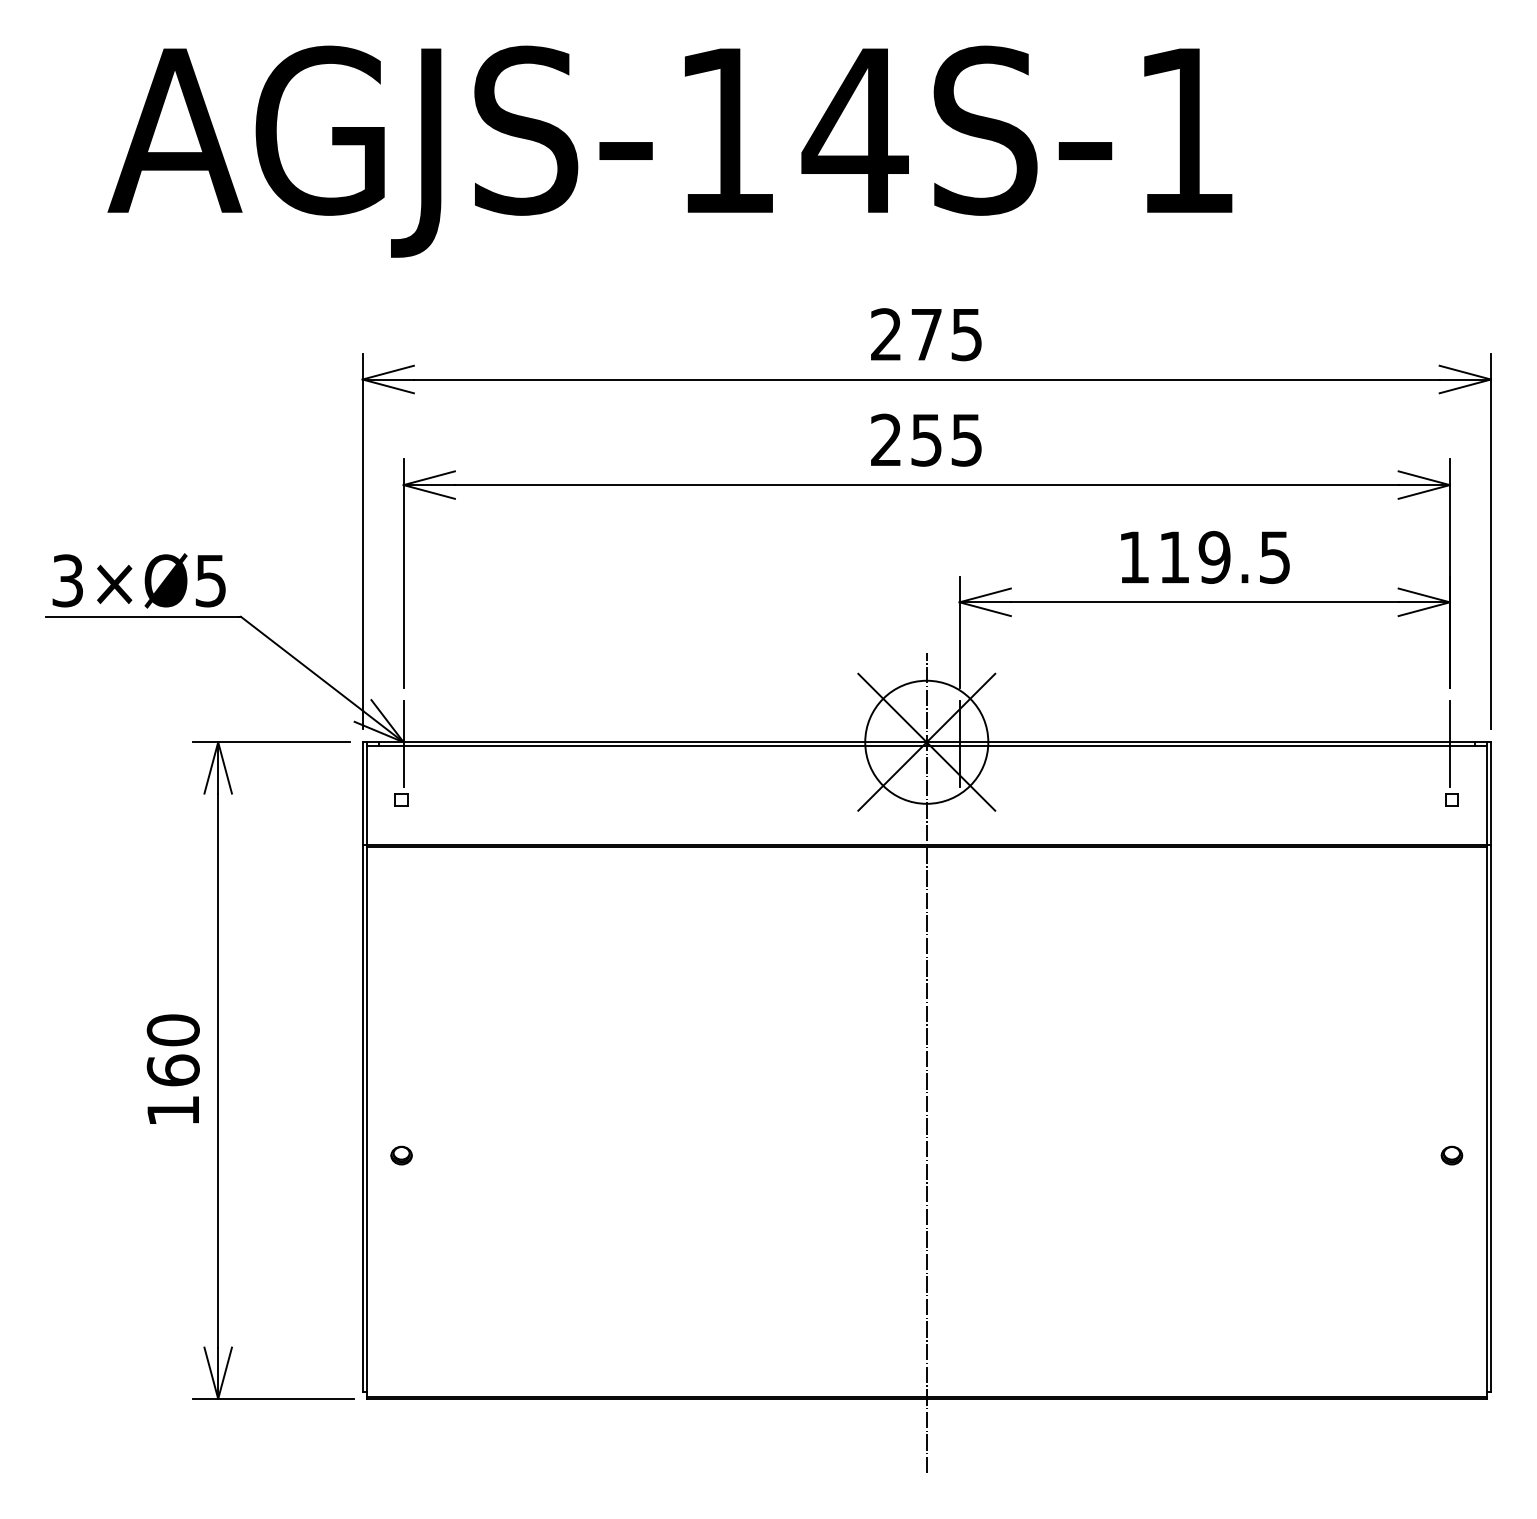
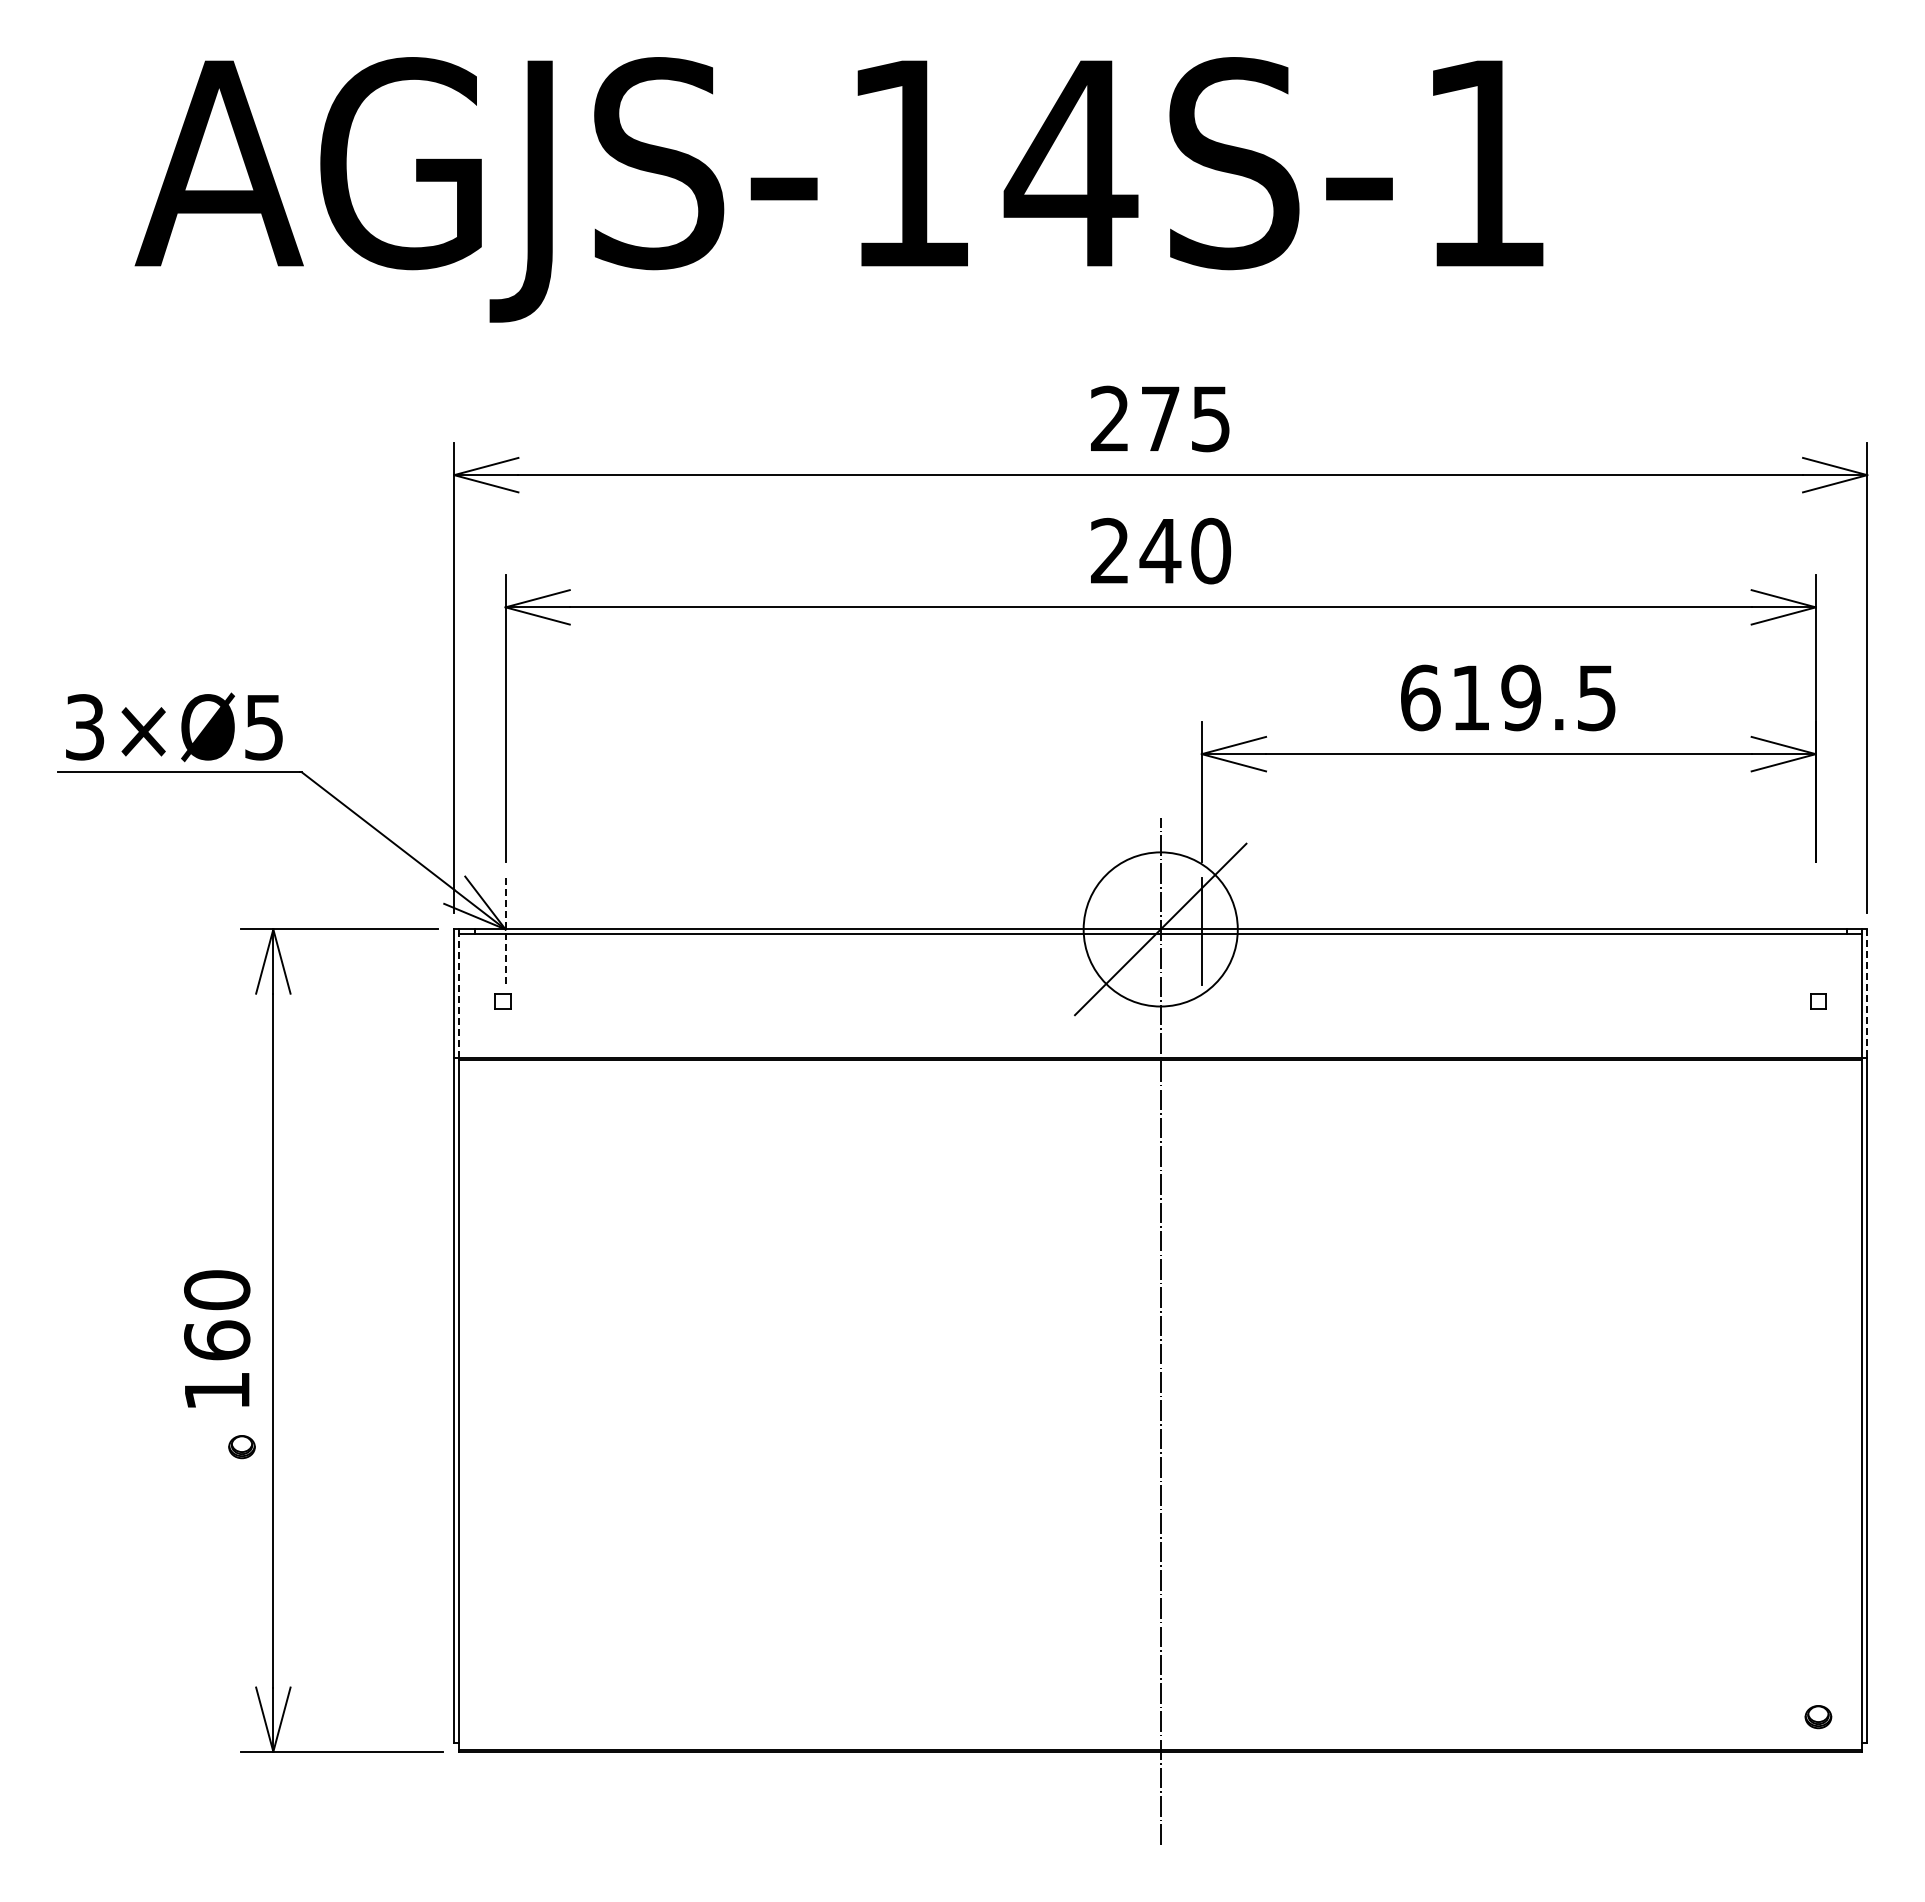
text: (946, 439) -> (1185, 550), 255 -> 240
text: (1134, 557) -> (1420, 697), 119.5 -> 619.5
line: (926, 742) -> (1160, 929), removed
line: (1449, 743) -> (1815, 931), removed
line: (403, 744) -> (505, 932), solid -> dashed
line: (1491, 794) -> (1867, 994), solid -> dashed
line: (366, 795) -> (459, 995), solid -> dashed
part: (401, 1155) -> (241, 1447), moved
part: (1452, 1155) -> (1818, 1717), moved

